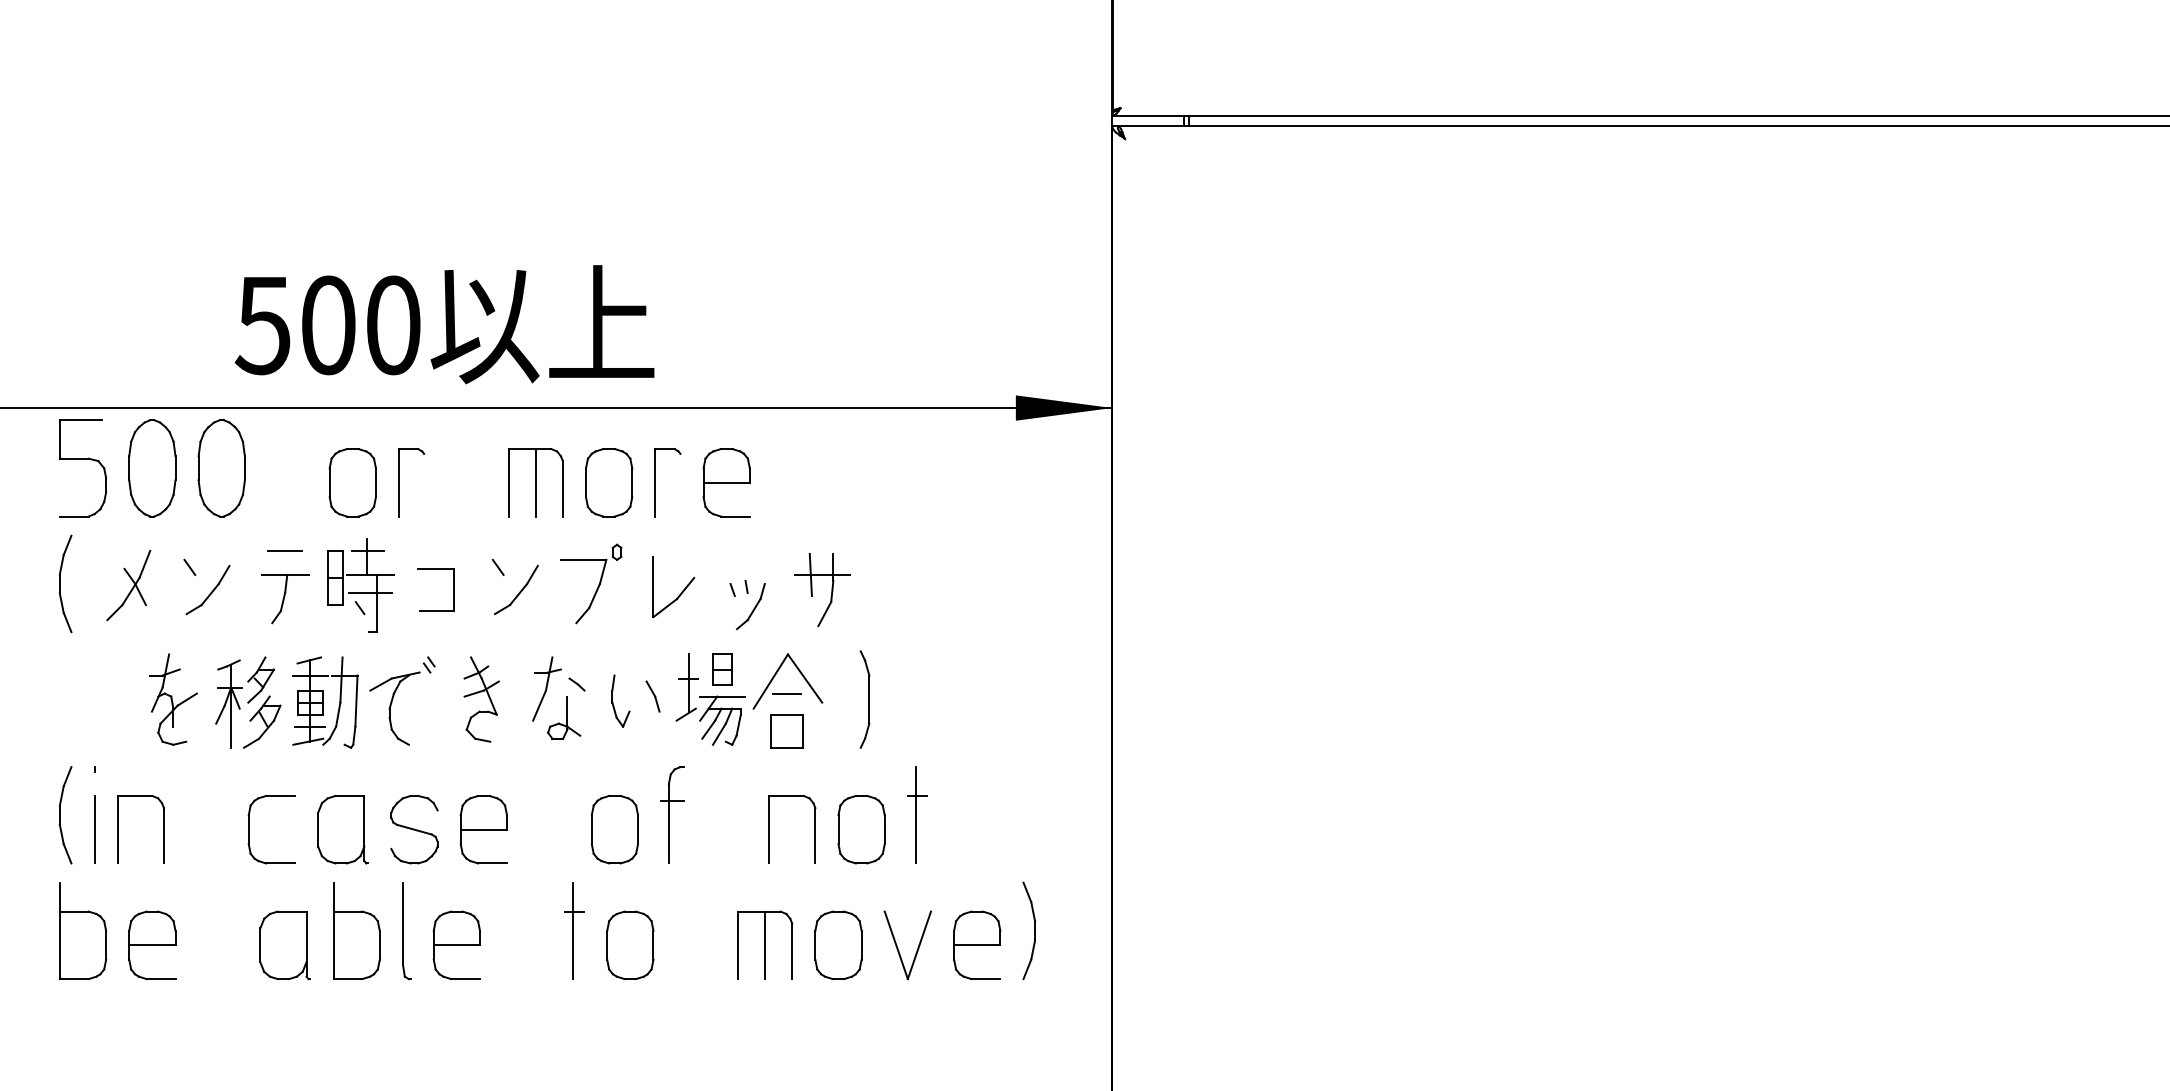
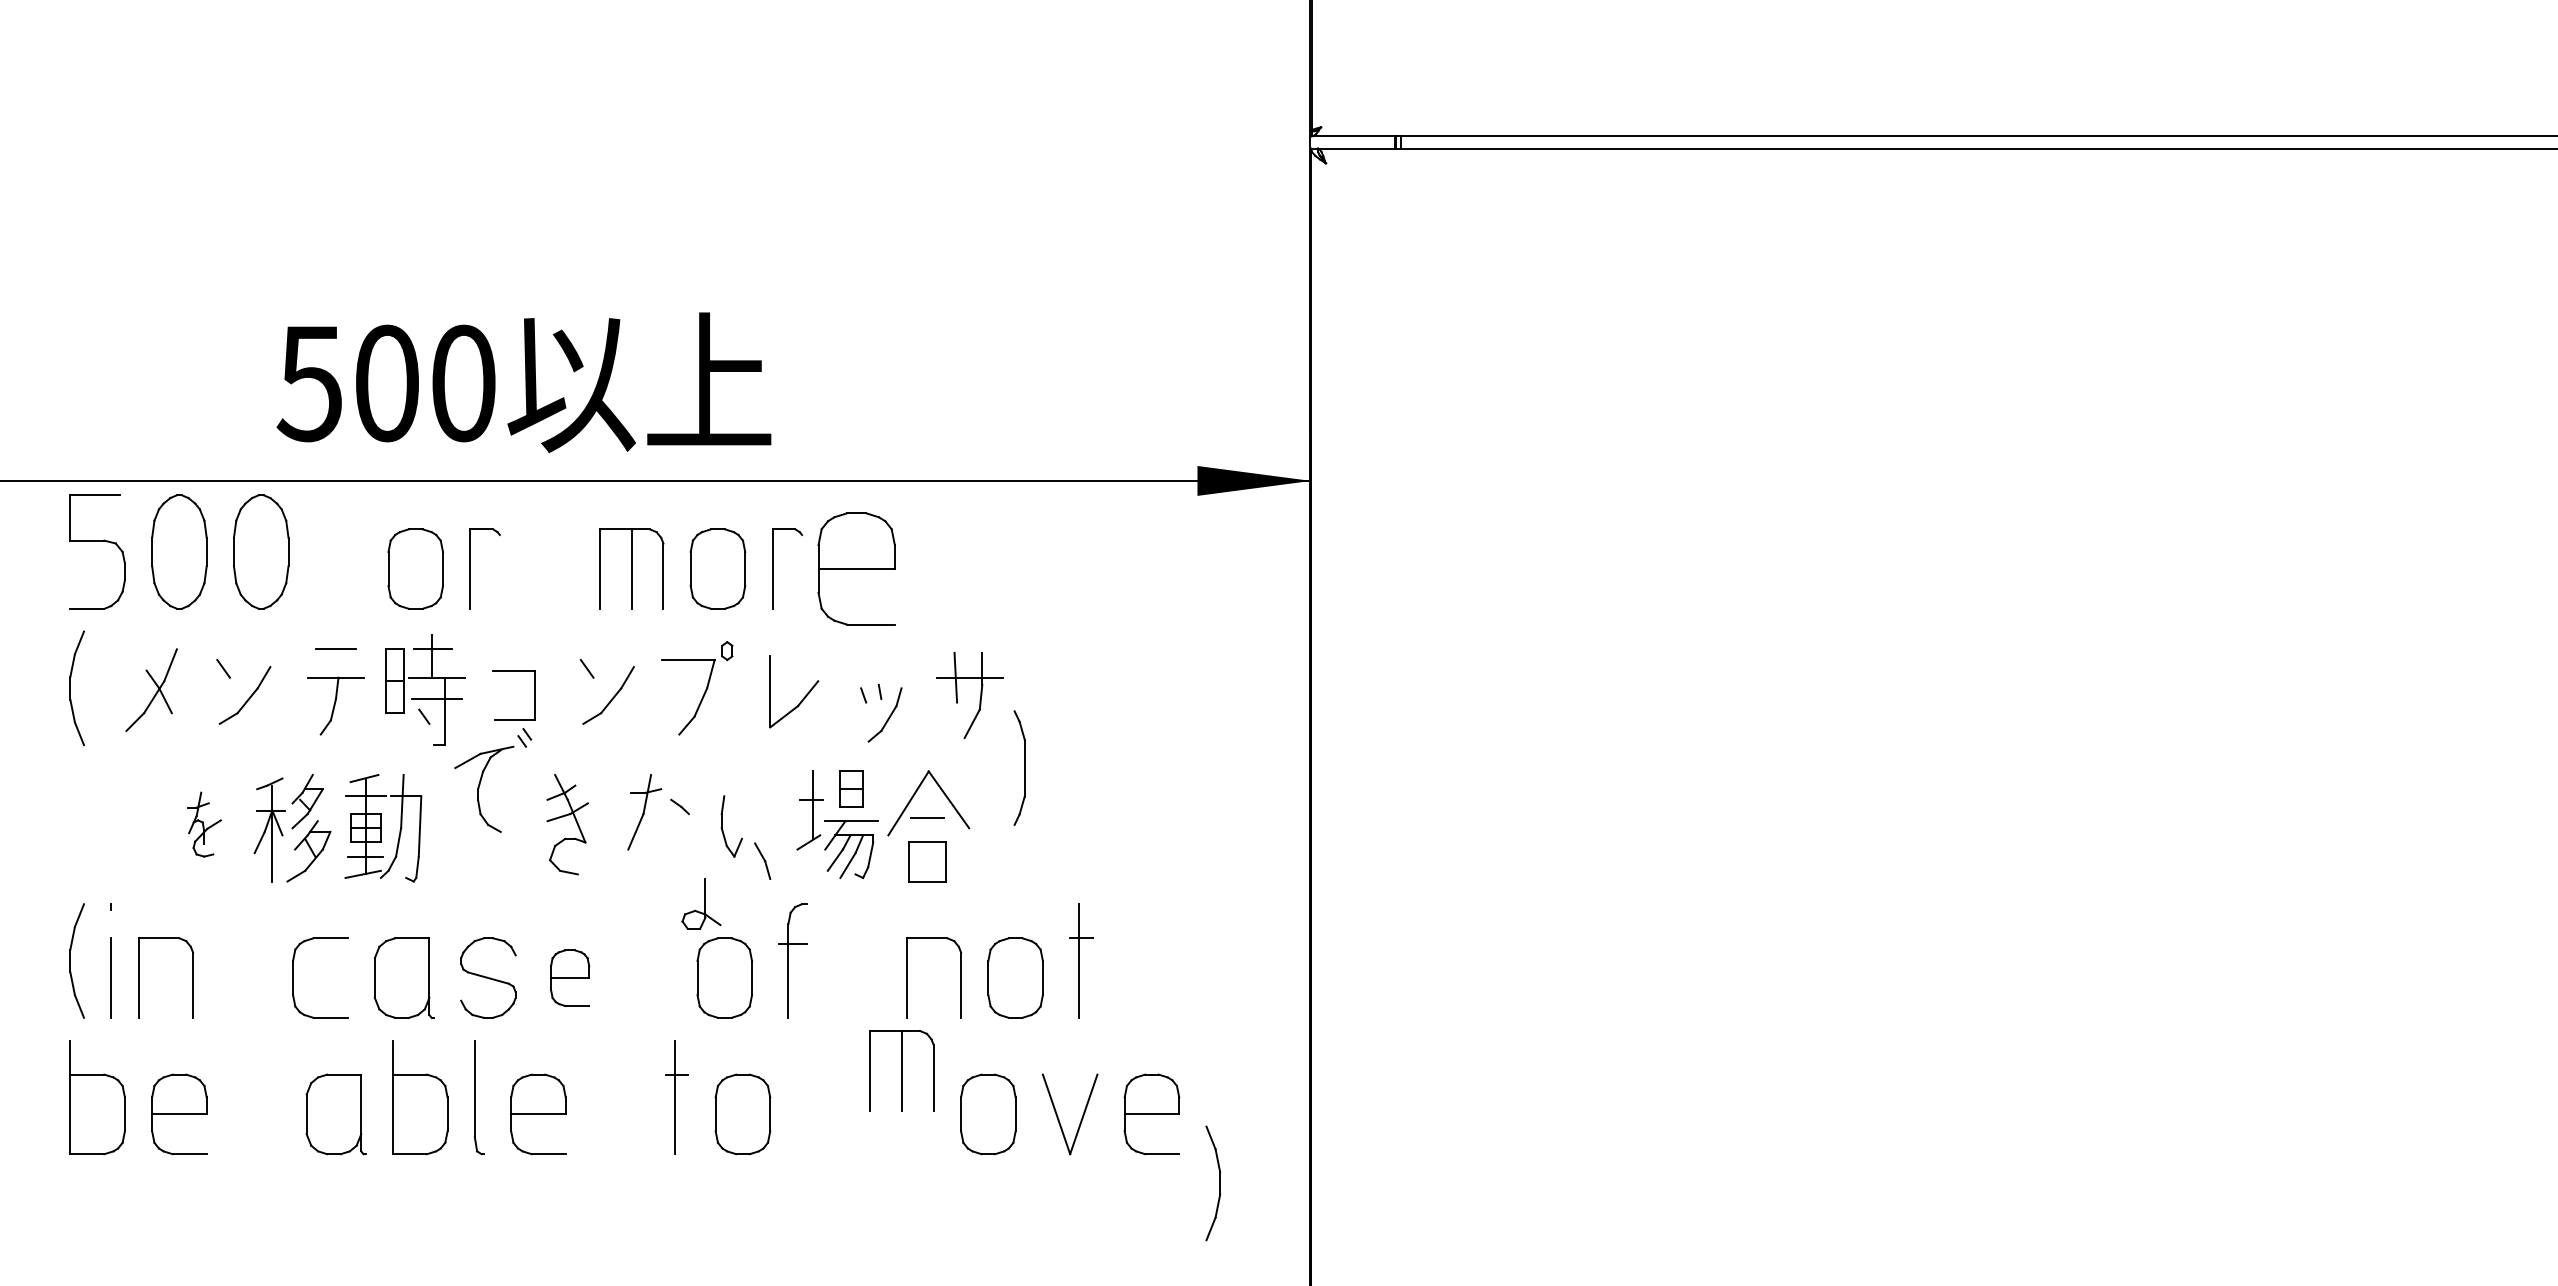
part: (726, 482) -> (856, 568), size x1.4
part: (652, 696) -> (762, 861), moved
part: (173, 699) -> (204, 824), size x0.6
part: (393, 699) -> (482, 778), moved
part: (864, 699) -> (1019, 767), moved
part: (564, 717) -> (701, 903), moved
part: (483, 829) -> (569, 977), size x0.7
part: (1028, 930) -> (1212, 1182), moved
part: (765, 944) -> (902, 1069), moved

